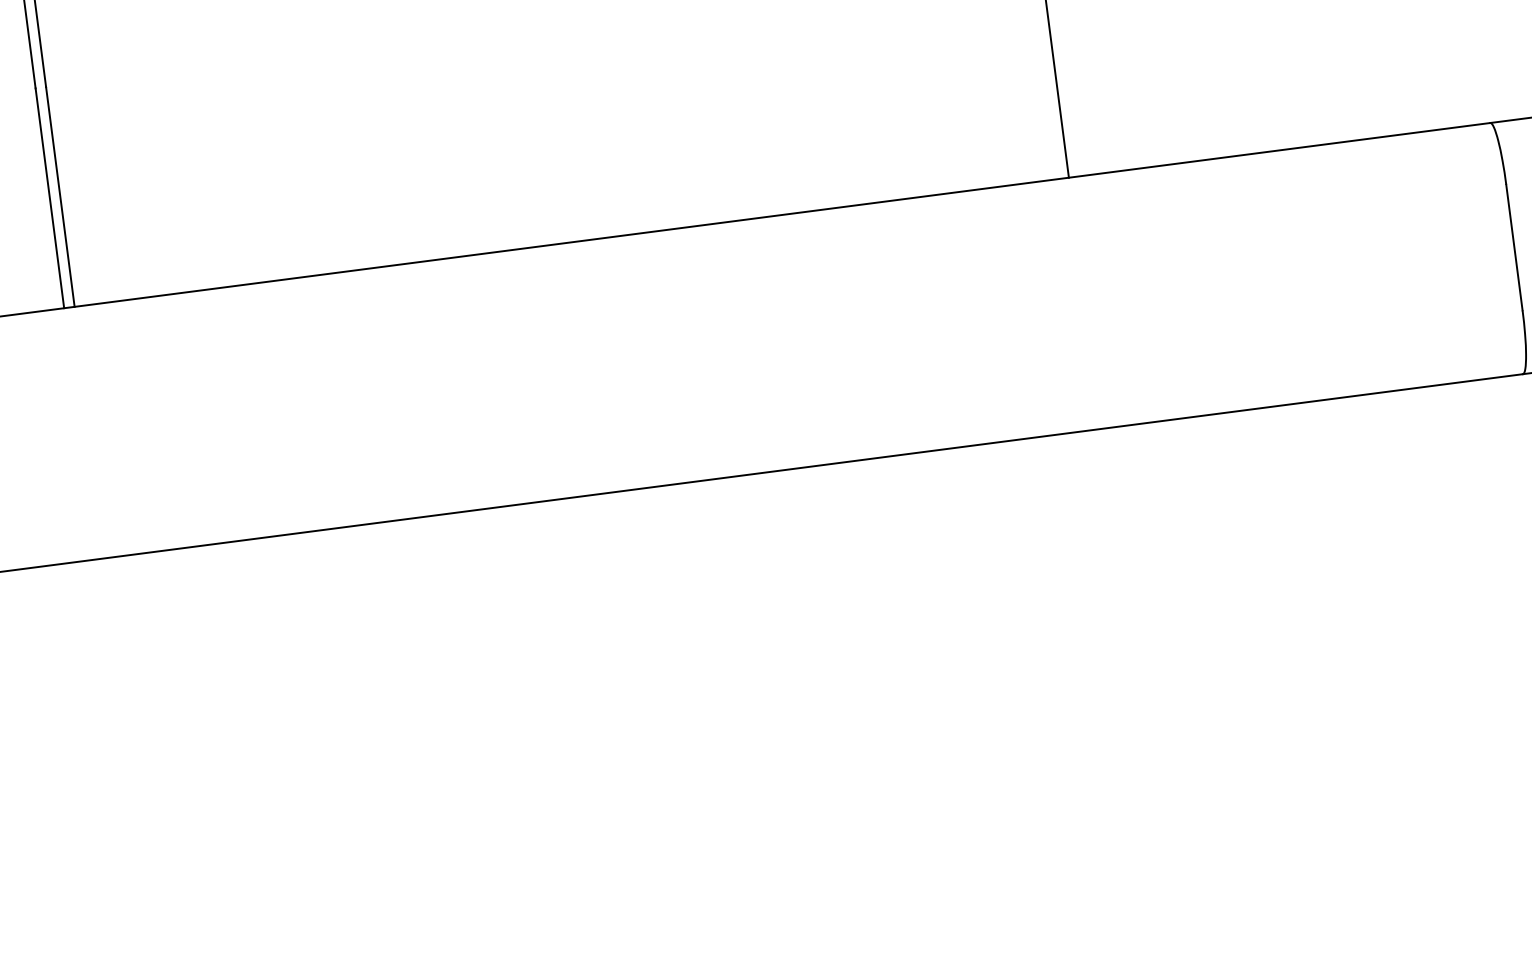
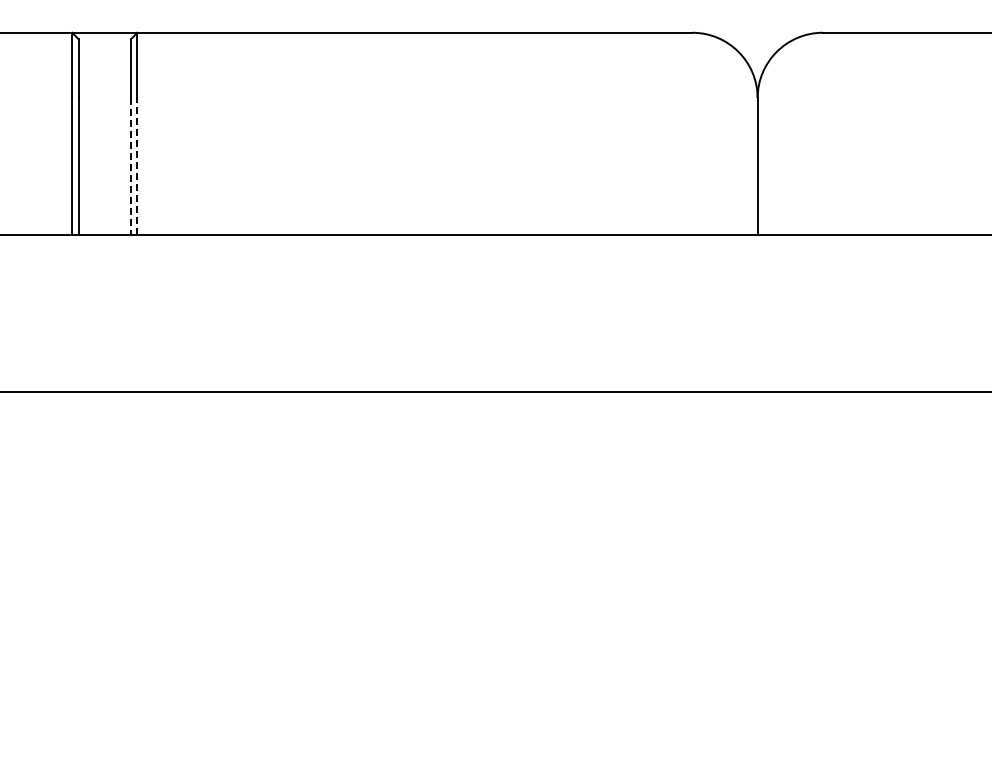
line: (60, 196) -> (137, 166), solid -> dashed
line: (49, 198) -> (130, 166), solid -> dashed

